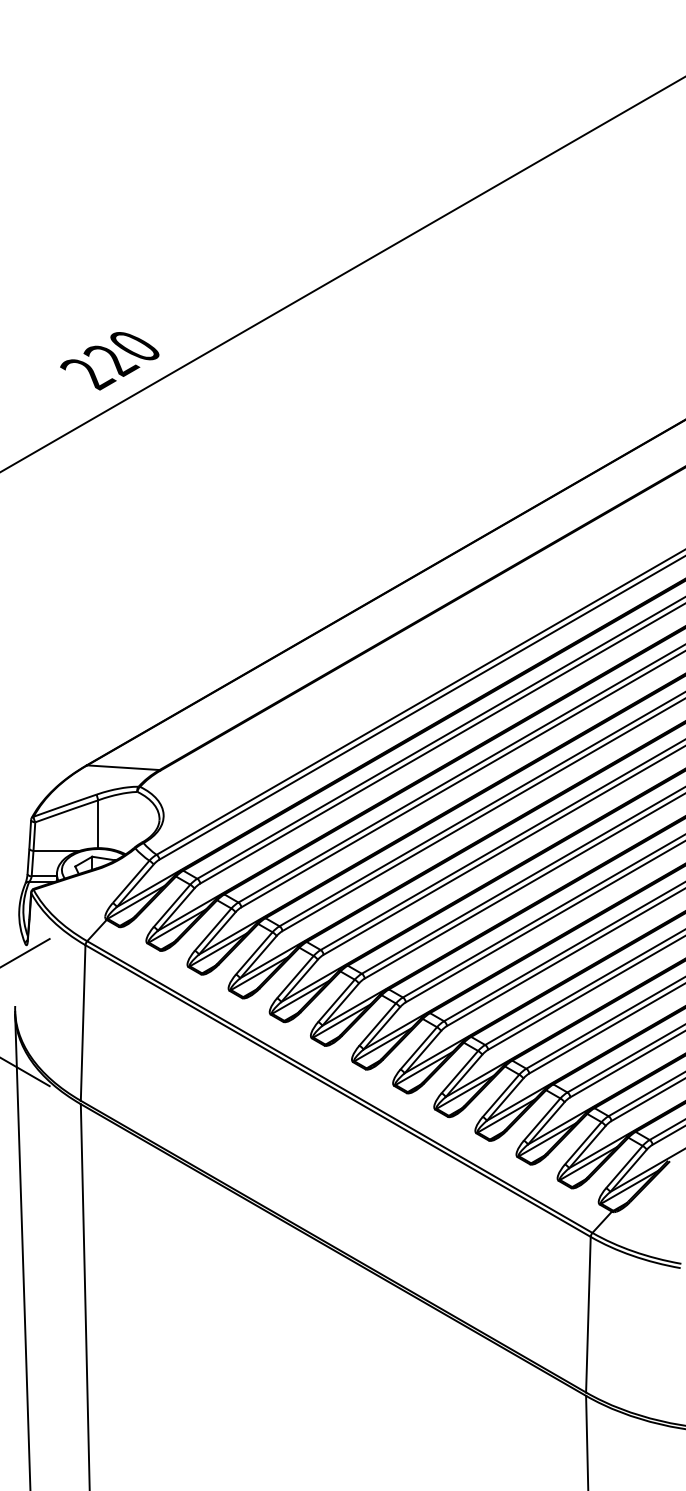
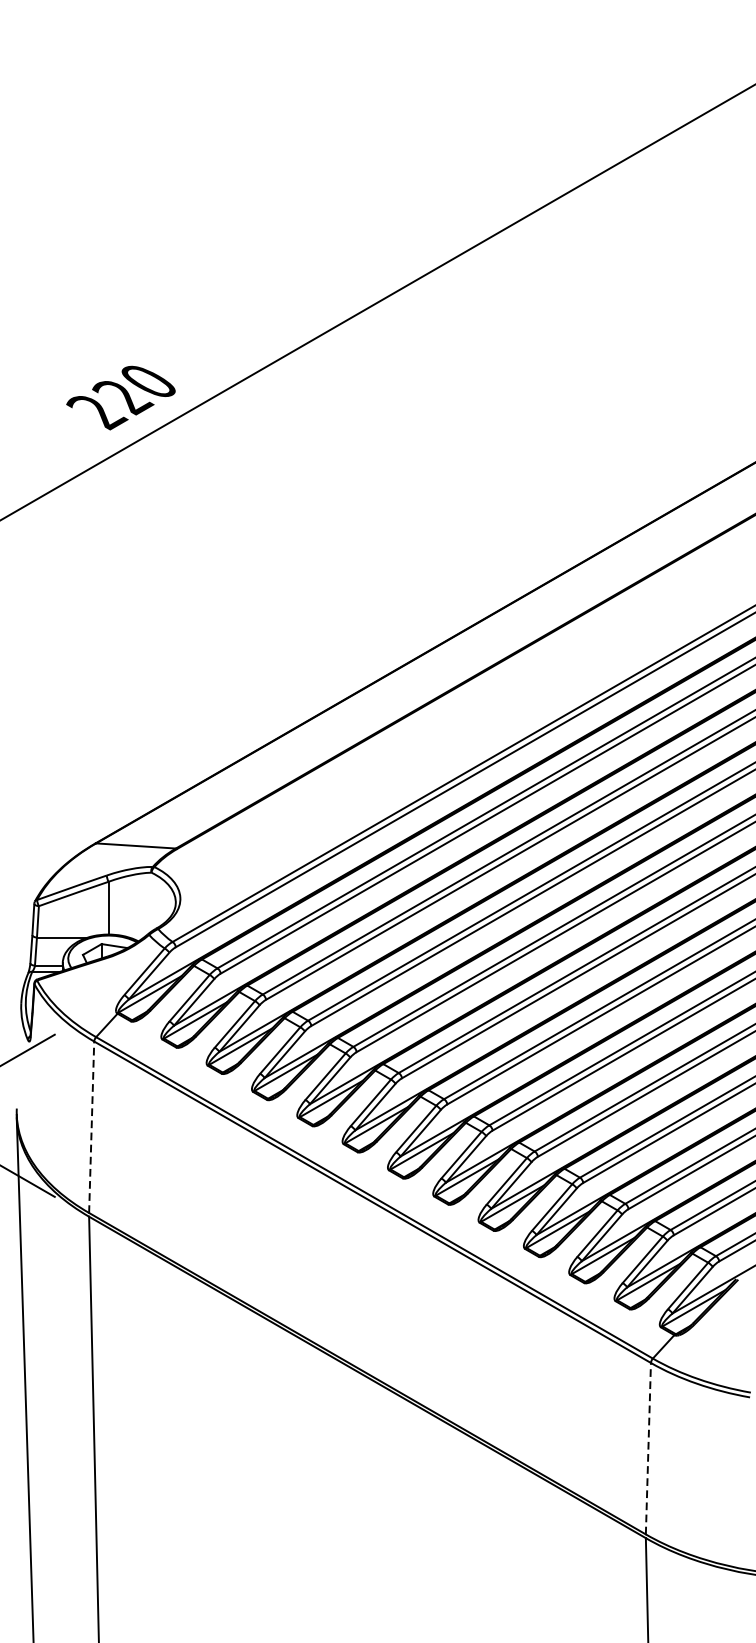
line: (83, 1022) -> (92, 1126), solid -> dashed
line: (588, 1314) -> (648, 1448), solid -> dashed

